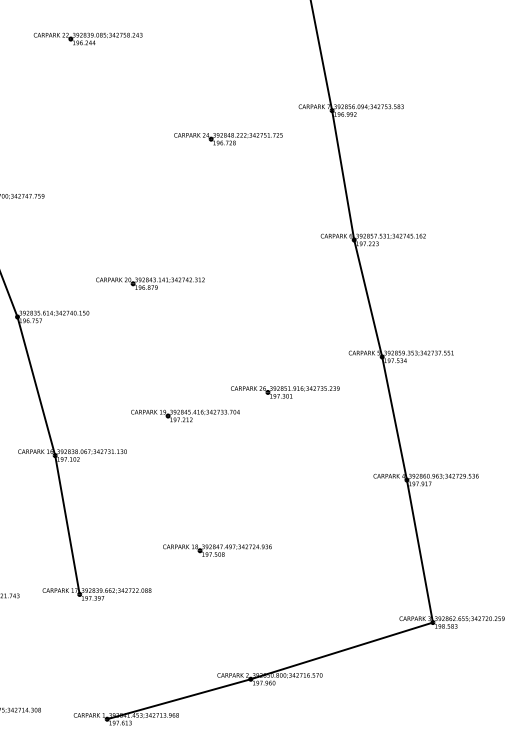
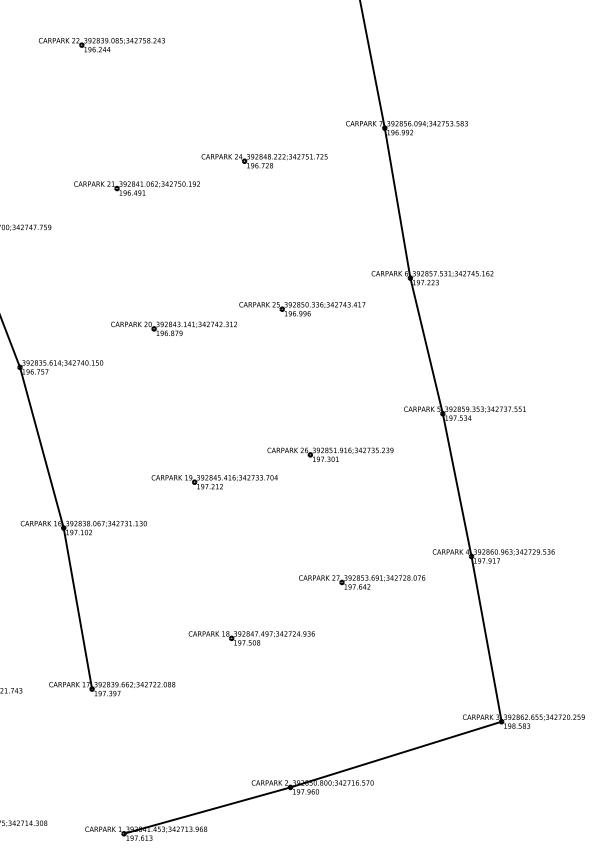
part: (117, 162) -> (136, 188), added
part: (261, 267) -> (302, 309), added
part: (312, 502) -> (362, 582), added

